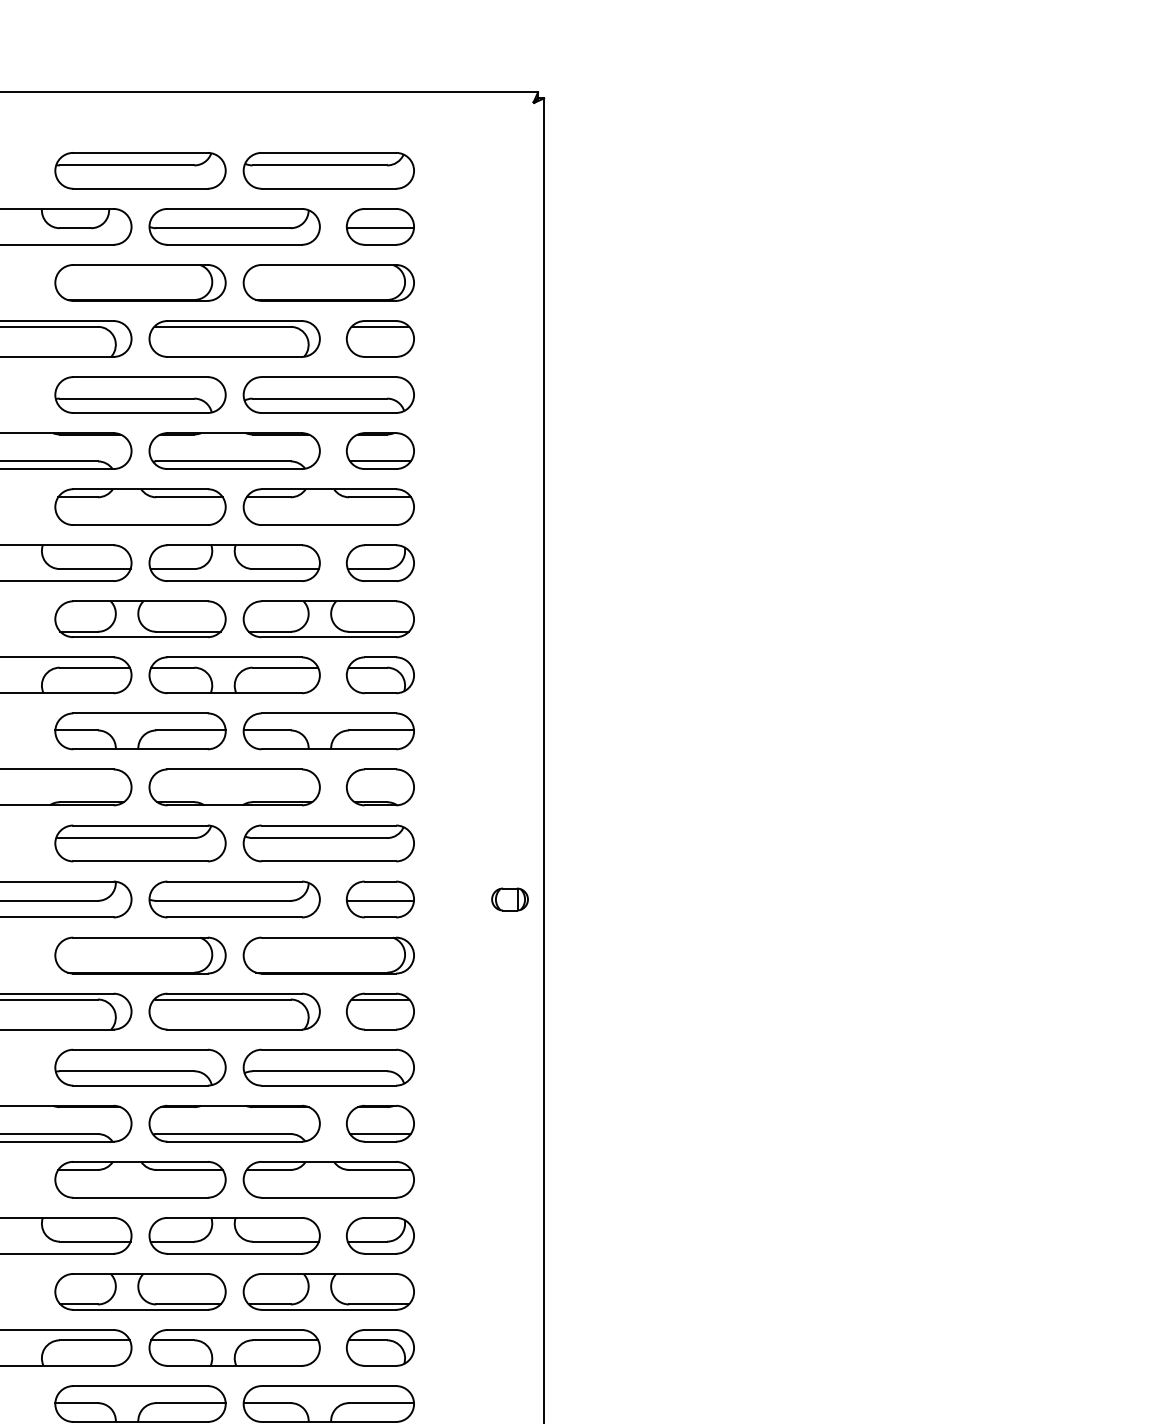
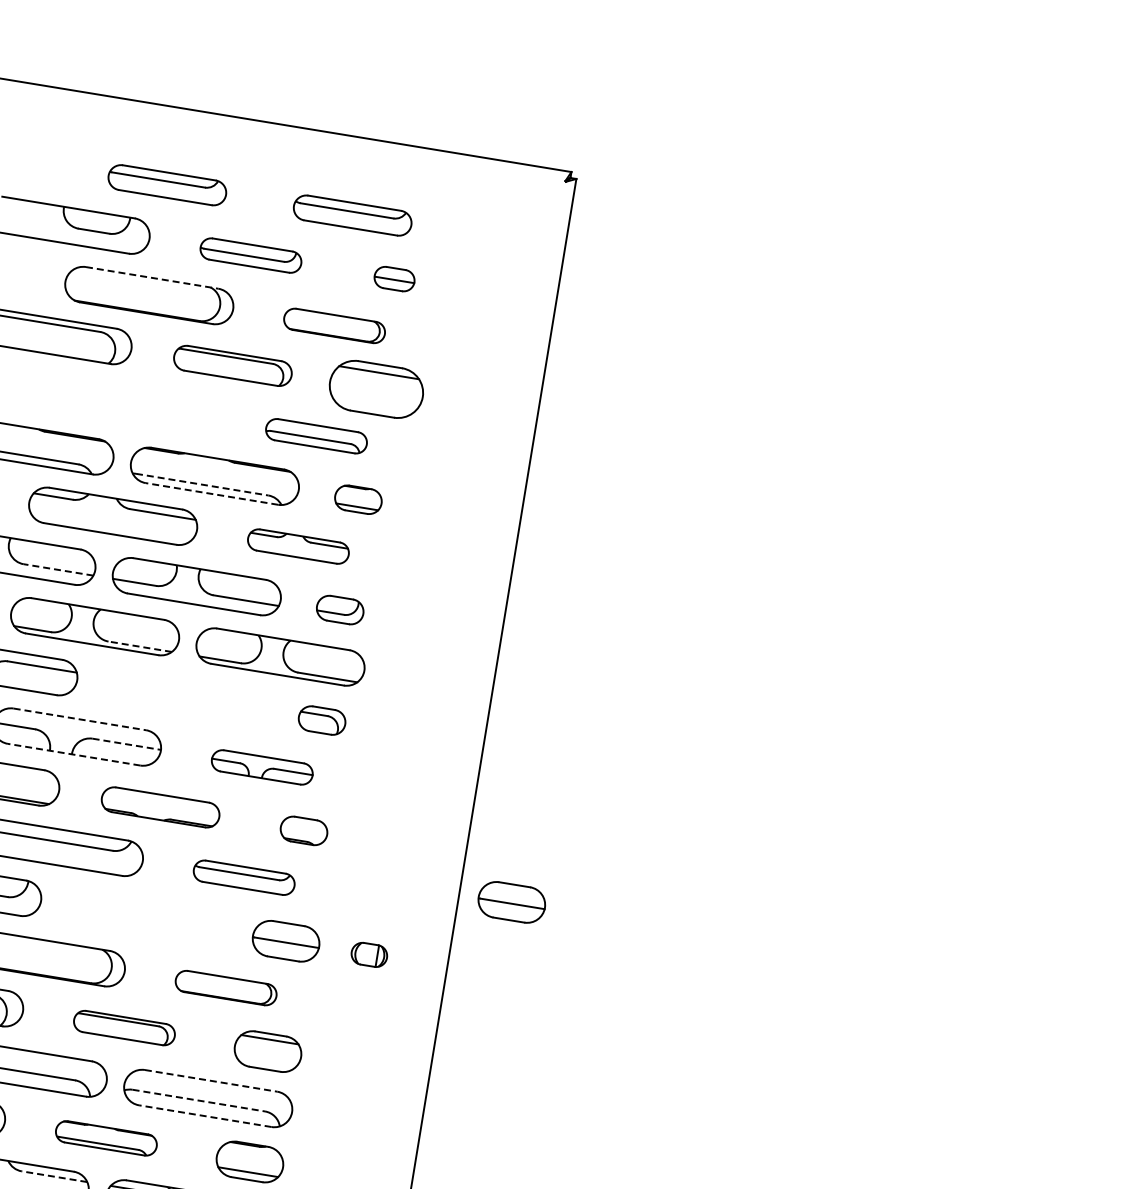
part: (140, 170) -> (167, 184), size x0.7
part: (328, 170) -> (352, 215), size x0.7
part: (234, 226) -> (250, 255), size x0.6
part: (380, 226) -> (394, 278), size x0.6
line: (141, 265) -> (153, 278), solid -> dashed
part: (328, 282) -> (334, 325), size x0.6
part: (234, 338) -> (232, 365), size x0.7
part: (380, 338) -> (376, 388), size x1.4
part: (140, 394) -> (131, 405), removed
part: (328, 394) -> (316, 435), size x0.6
part: (380, 450) -> (358, 499), size x0.7
line: (224, 461) -> (203, 484), solid -> dashed
line: (234, 469) -> (211, 494), solid -> dashed
part: (328, 506) -> (298, 545), size x0.6
part: (379, 562) -> (339, 609), size x0.7
line: (94, 569) -> (57, 570), solid -> dashed
line: (187, 631) -> (139, 646), solid -> dashed
part: (234, 675) -> (178, 697), removed
part: (379, 675) -> (321, 720), size x0.7
line: (141, 713) -> (80, 719), solid -> dashed
line: (190, 730) -> (126, 744), solid -> dashed
part: (328, 731) -> (262, 767), size x0.6
line: (140, 749) -> (74, 754), solid -> dashed
part: (234, 787) -> (160, 807), size x0.7
part: (379, 787) -> (303, 830), size x0.7
part: (596, 824) -> (510, 902), added
part: (328, 843) -> (243, 877), size x0.6
part: (234, 899) -> (142, 917), removed
part: (509, 899) -> (368, 954), moved
part: (328, 955) -> (225, 988), size x0.6
part: (234, 1011) -> (124, 1027), size x0.6
line: (329, 1049) -> (211, 1080), solid -> dashed
line: (320, 1071) -> (199, 1100), solid -> dashed
line: (328, 1085) -> (204, 1115), solid -> dashed
part: (234, 1123) -> (106, 1138), size x0.6
line: (189, 1169) -> (54, 1176), solid -> dashed

